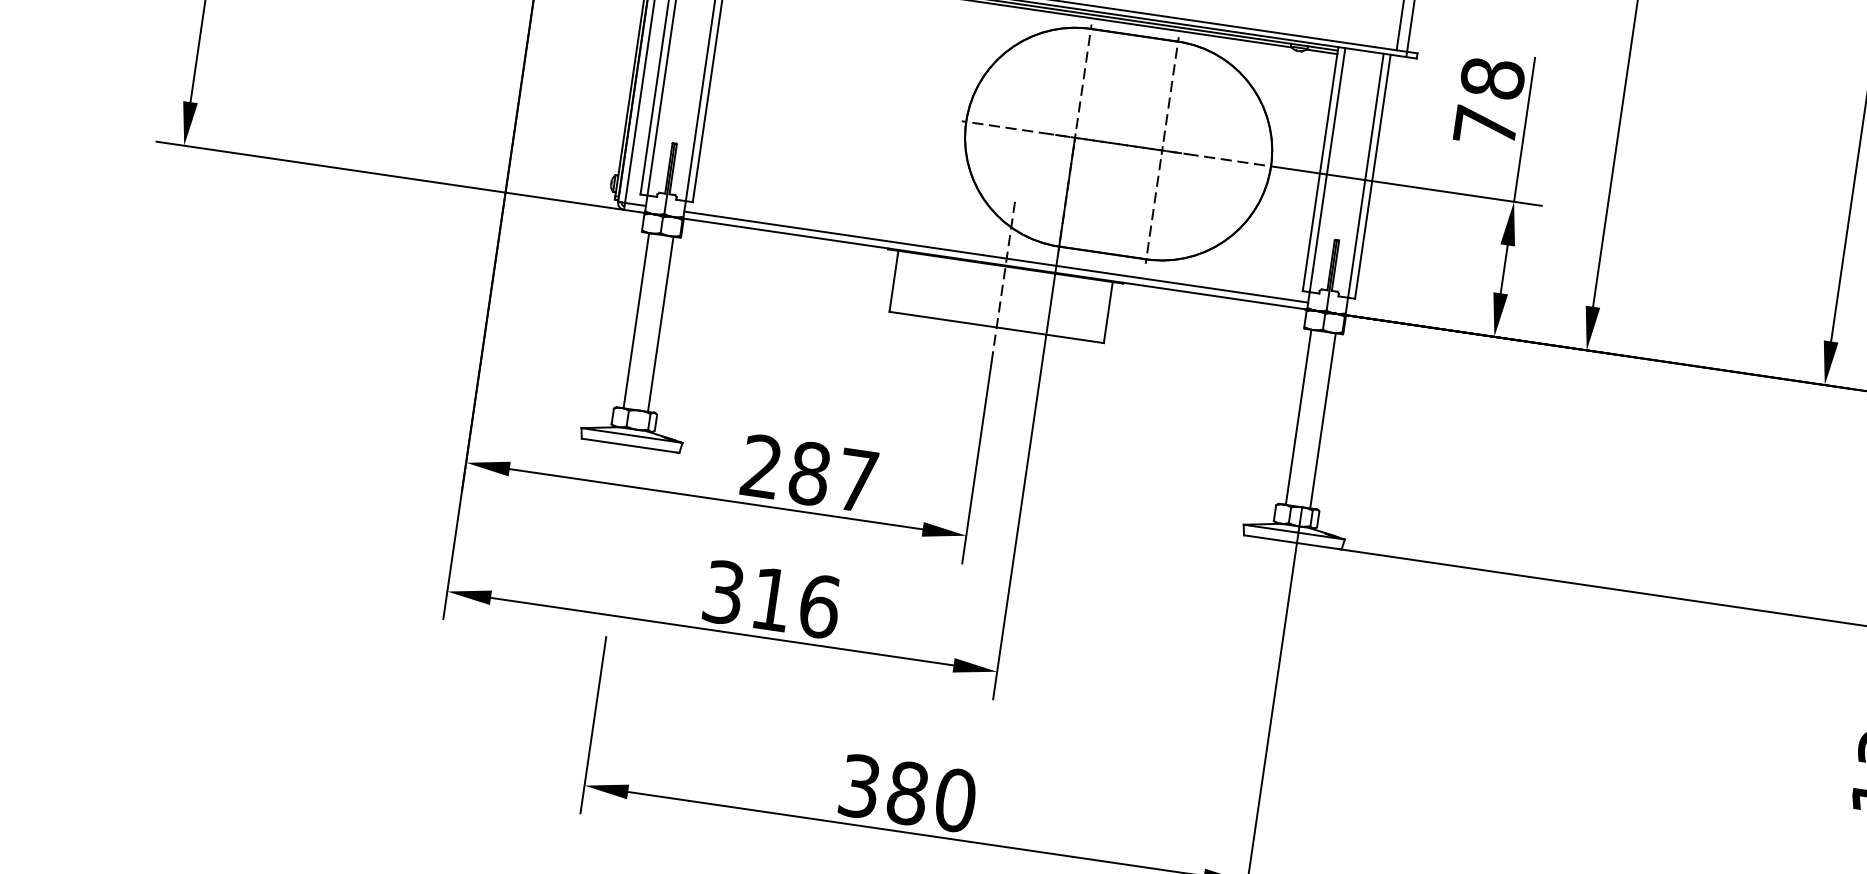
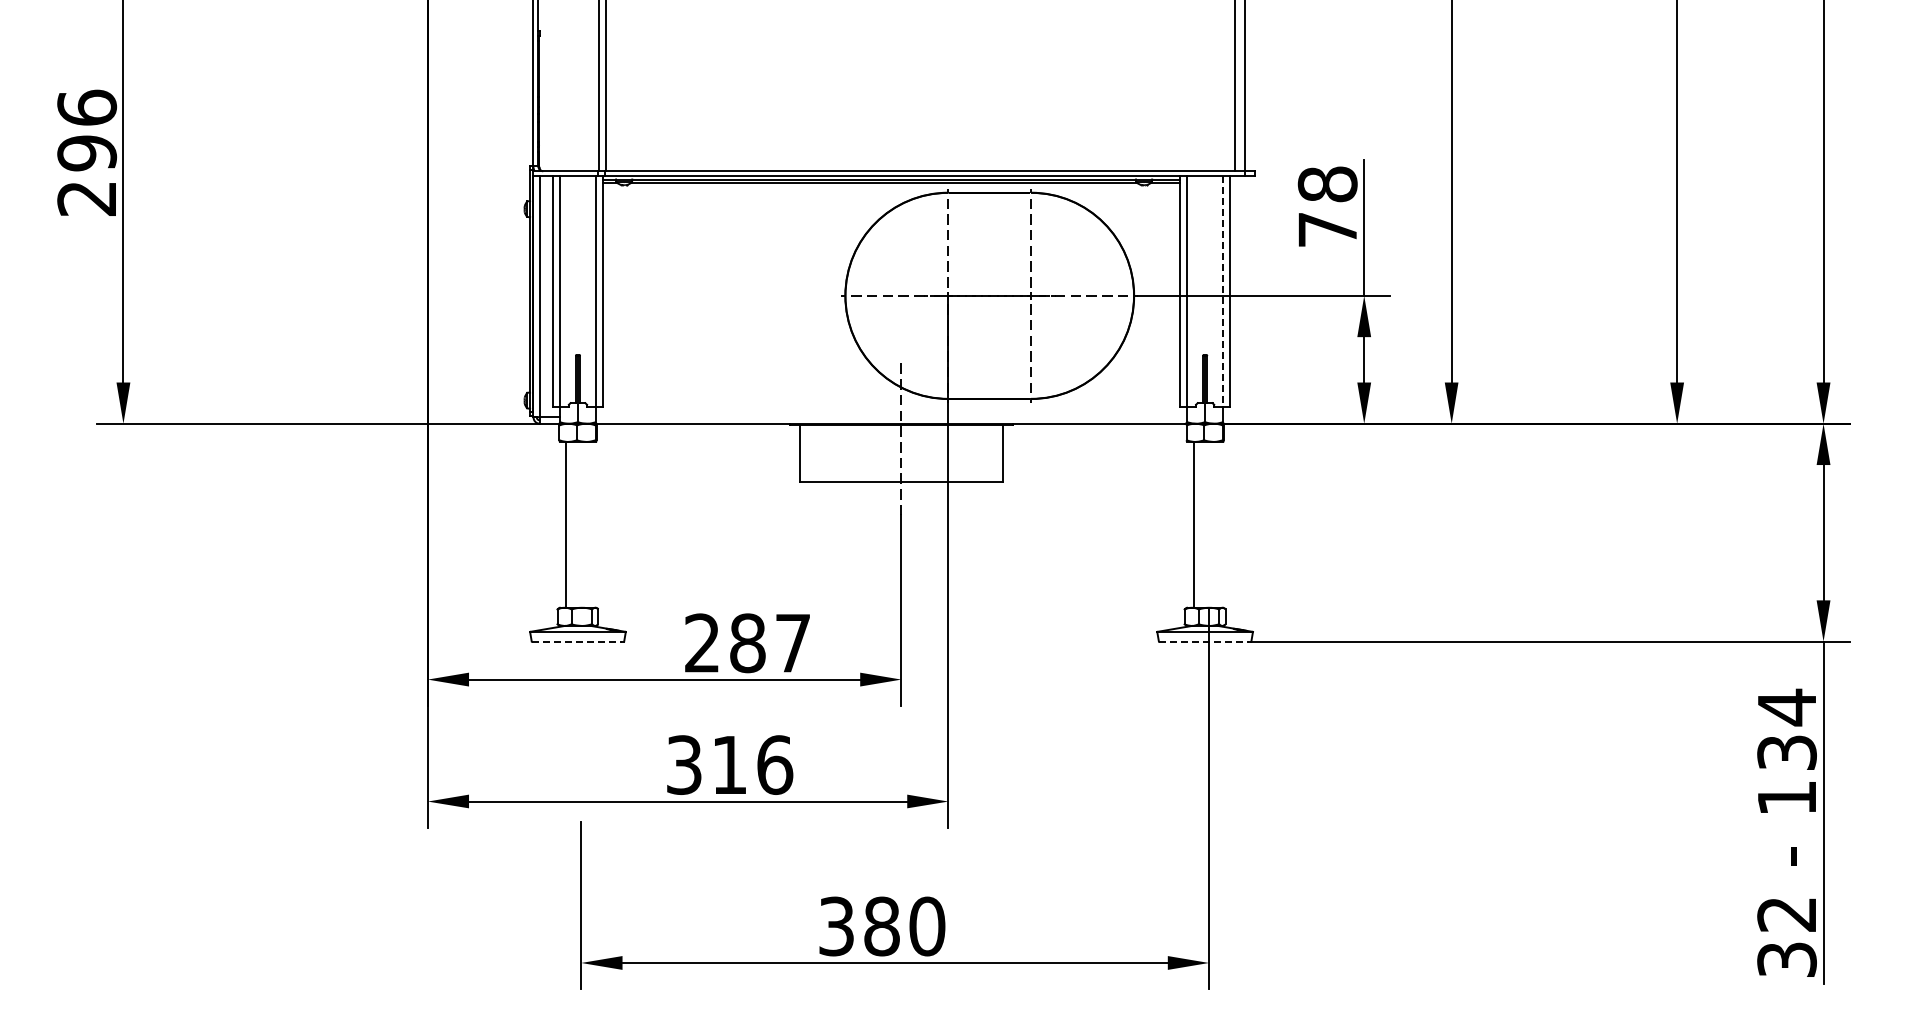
line: (1366, 175) -> (1223, 291), solid -> dashed
line: (996, 257) -> (891, 417), removed
line: (660, 323) -> (589, 524), removed
line: (1322, 420) -> (1216, 524), removed
line: (630, 445) -> (577, 641), solid -> dashed
line: (1292, 542) -> (1204, 641), solid -> dashed

